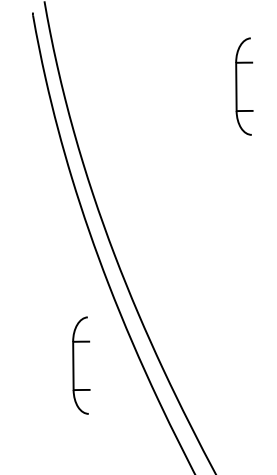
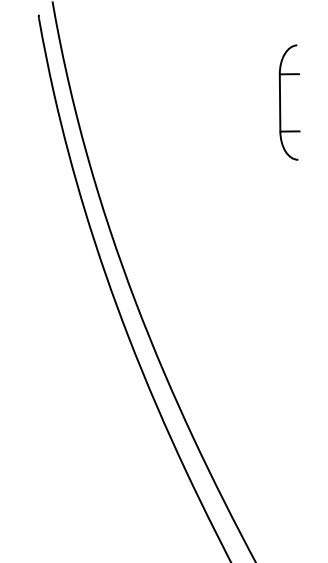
part: (74, 365) -> (88, 433), removed

